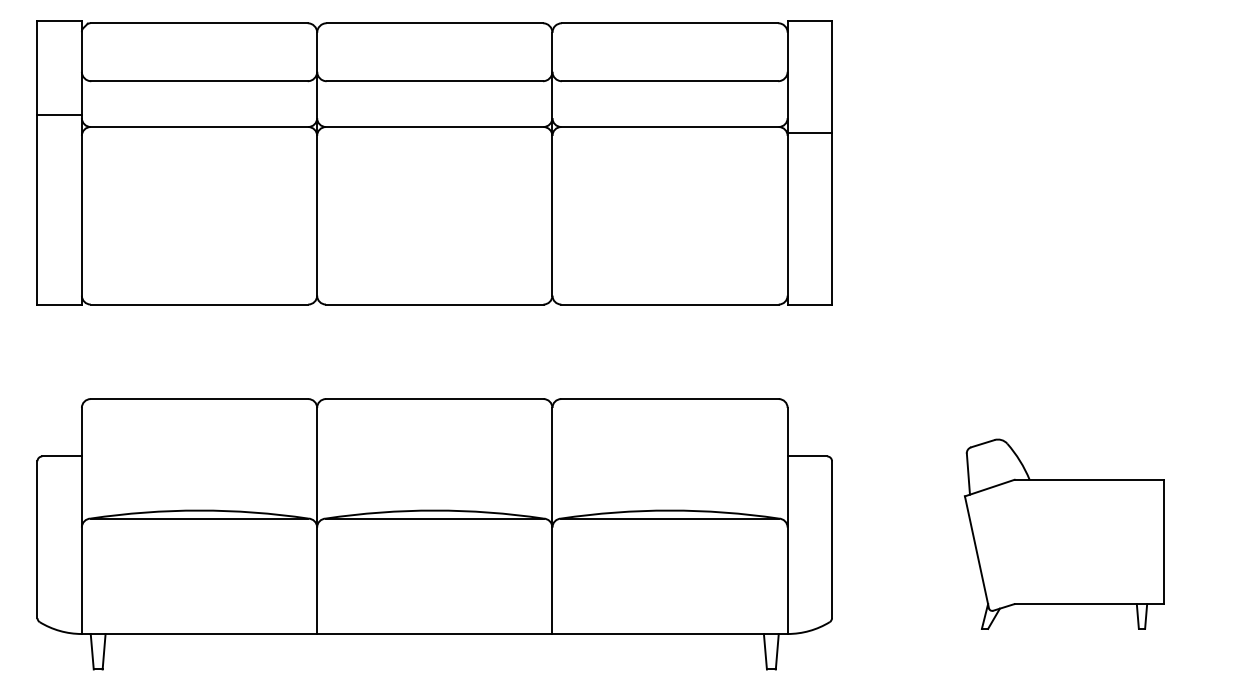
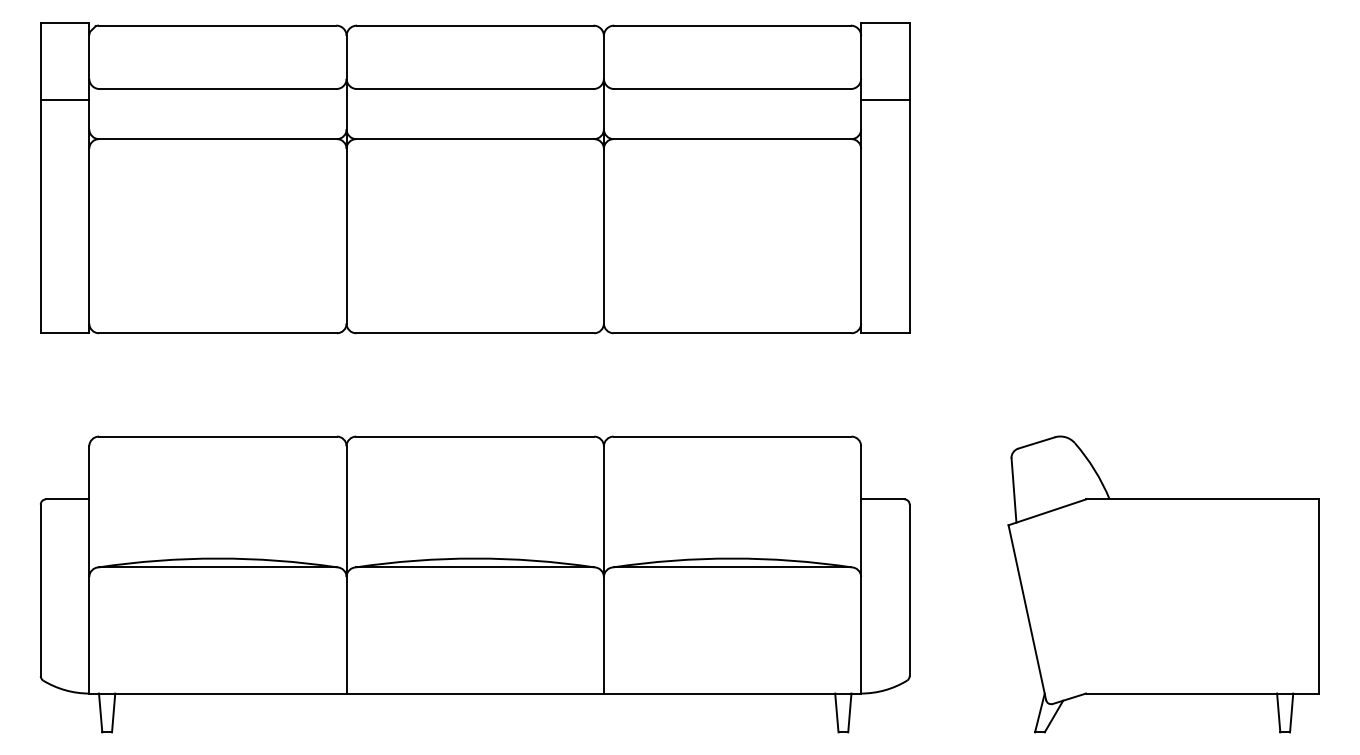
line: (59, 115) -> (64, 100), moved
line: (809, 132) -> (885, 100), moved
part: (1064, 534) -> (1163, 584), size x1.43

